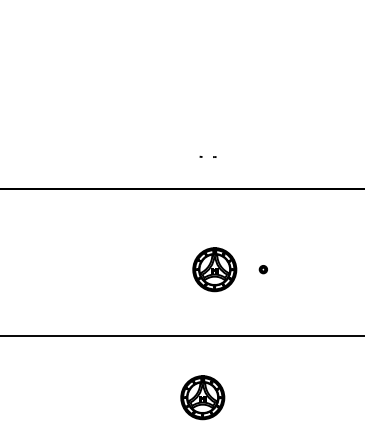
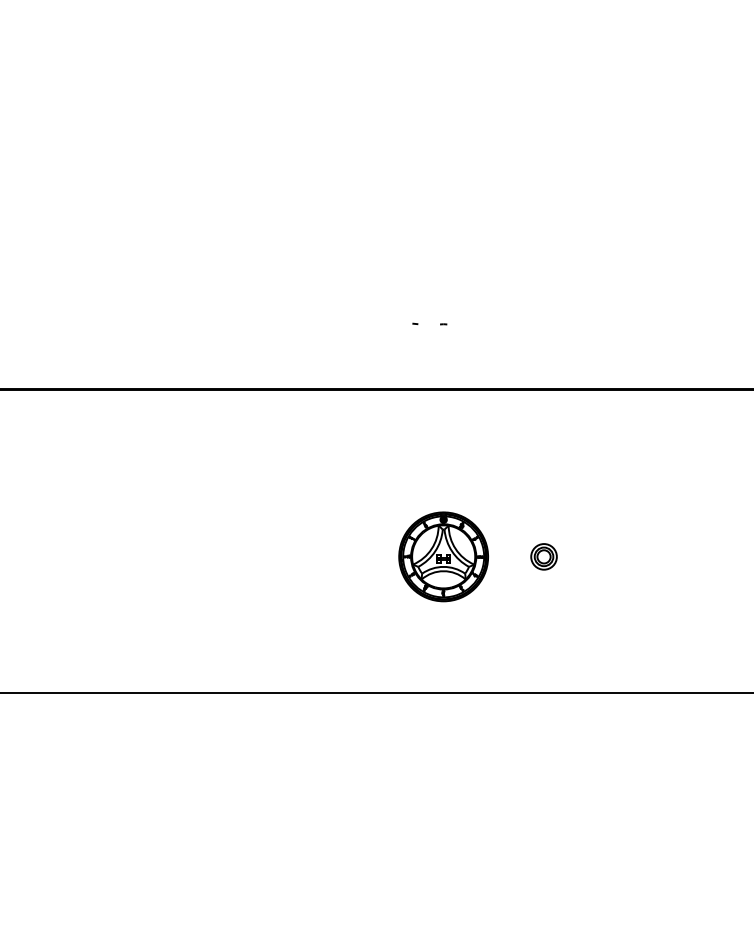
part: (263, 269) -> (544, 556), size x1.67
part: (202, 397) -> (418, 820), removed

